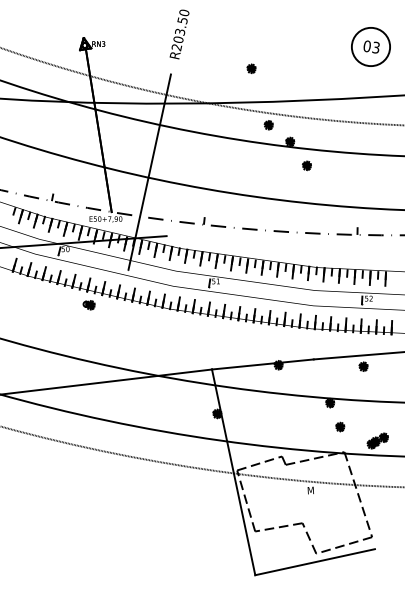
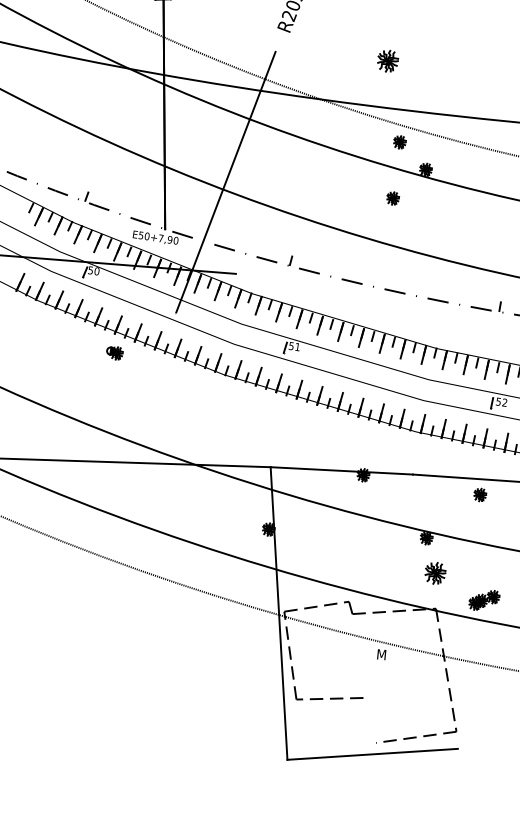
part: (251, 68) -> (387, 60), size x1.6
part: (306, 165) -> (392, 197), moved
part: (340, 426) -> (435, 572), size x1.6
line: (309, 538) -> (369, 720), removed

